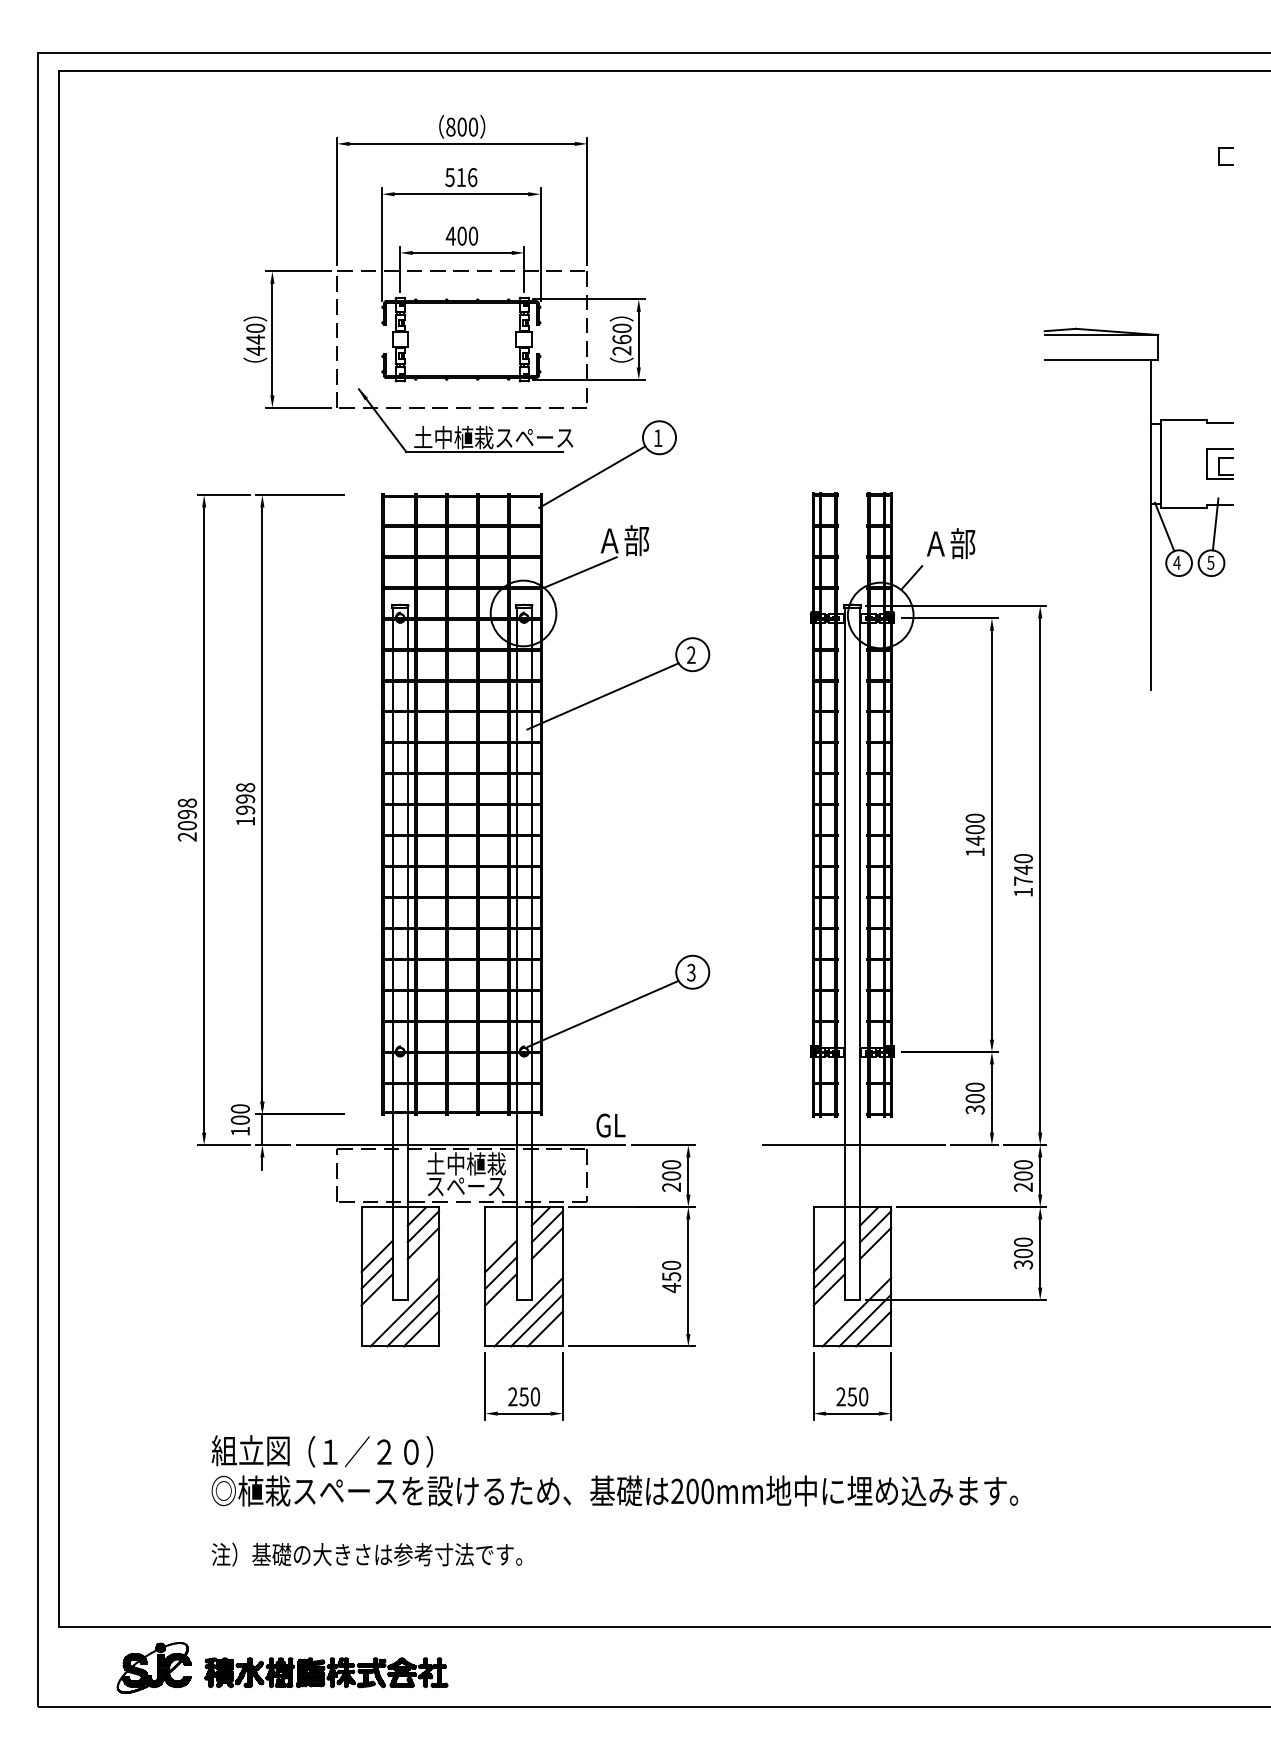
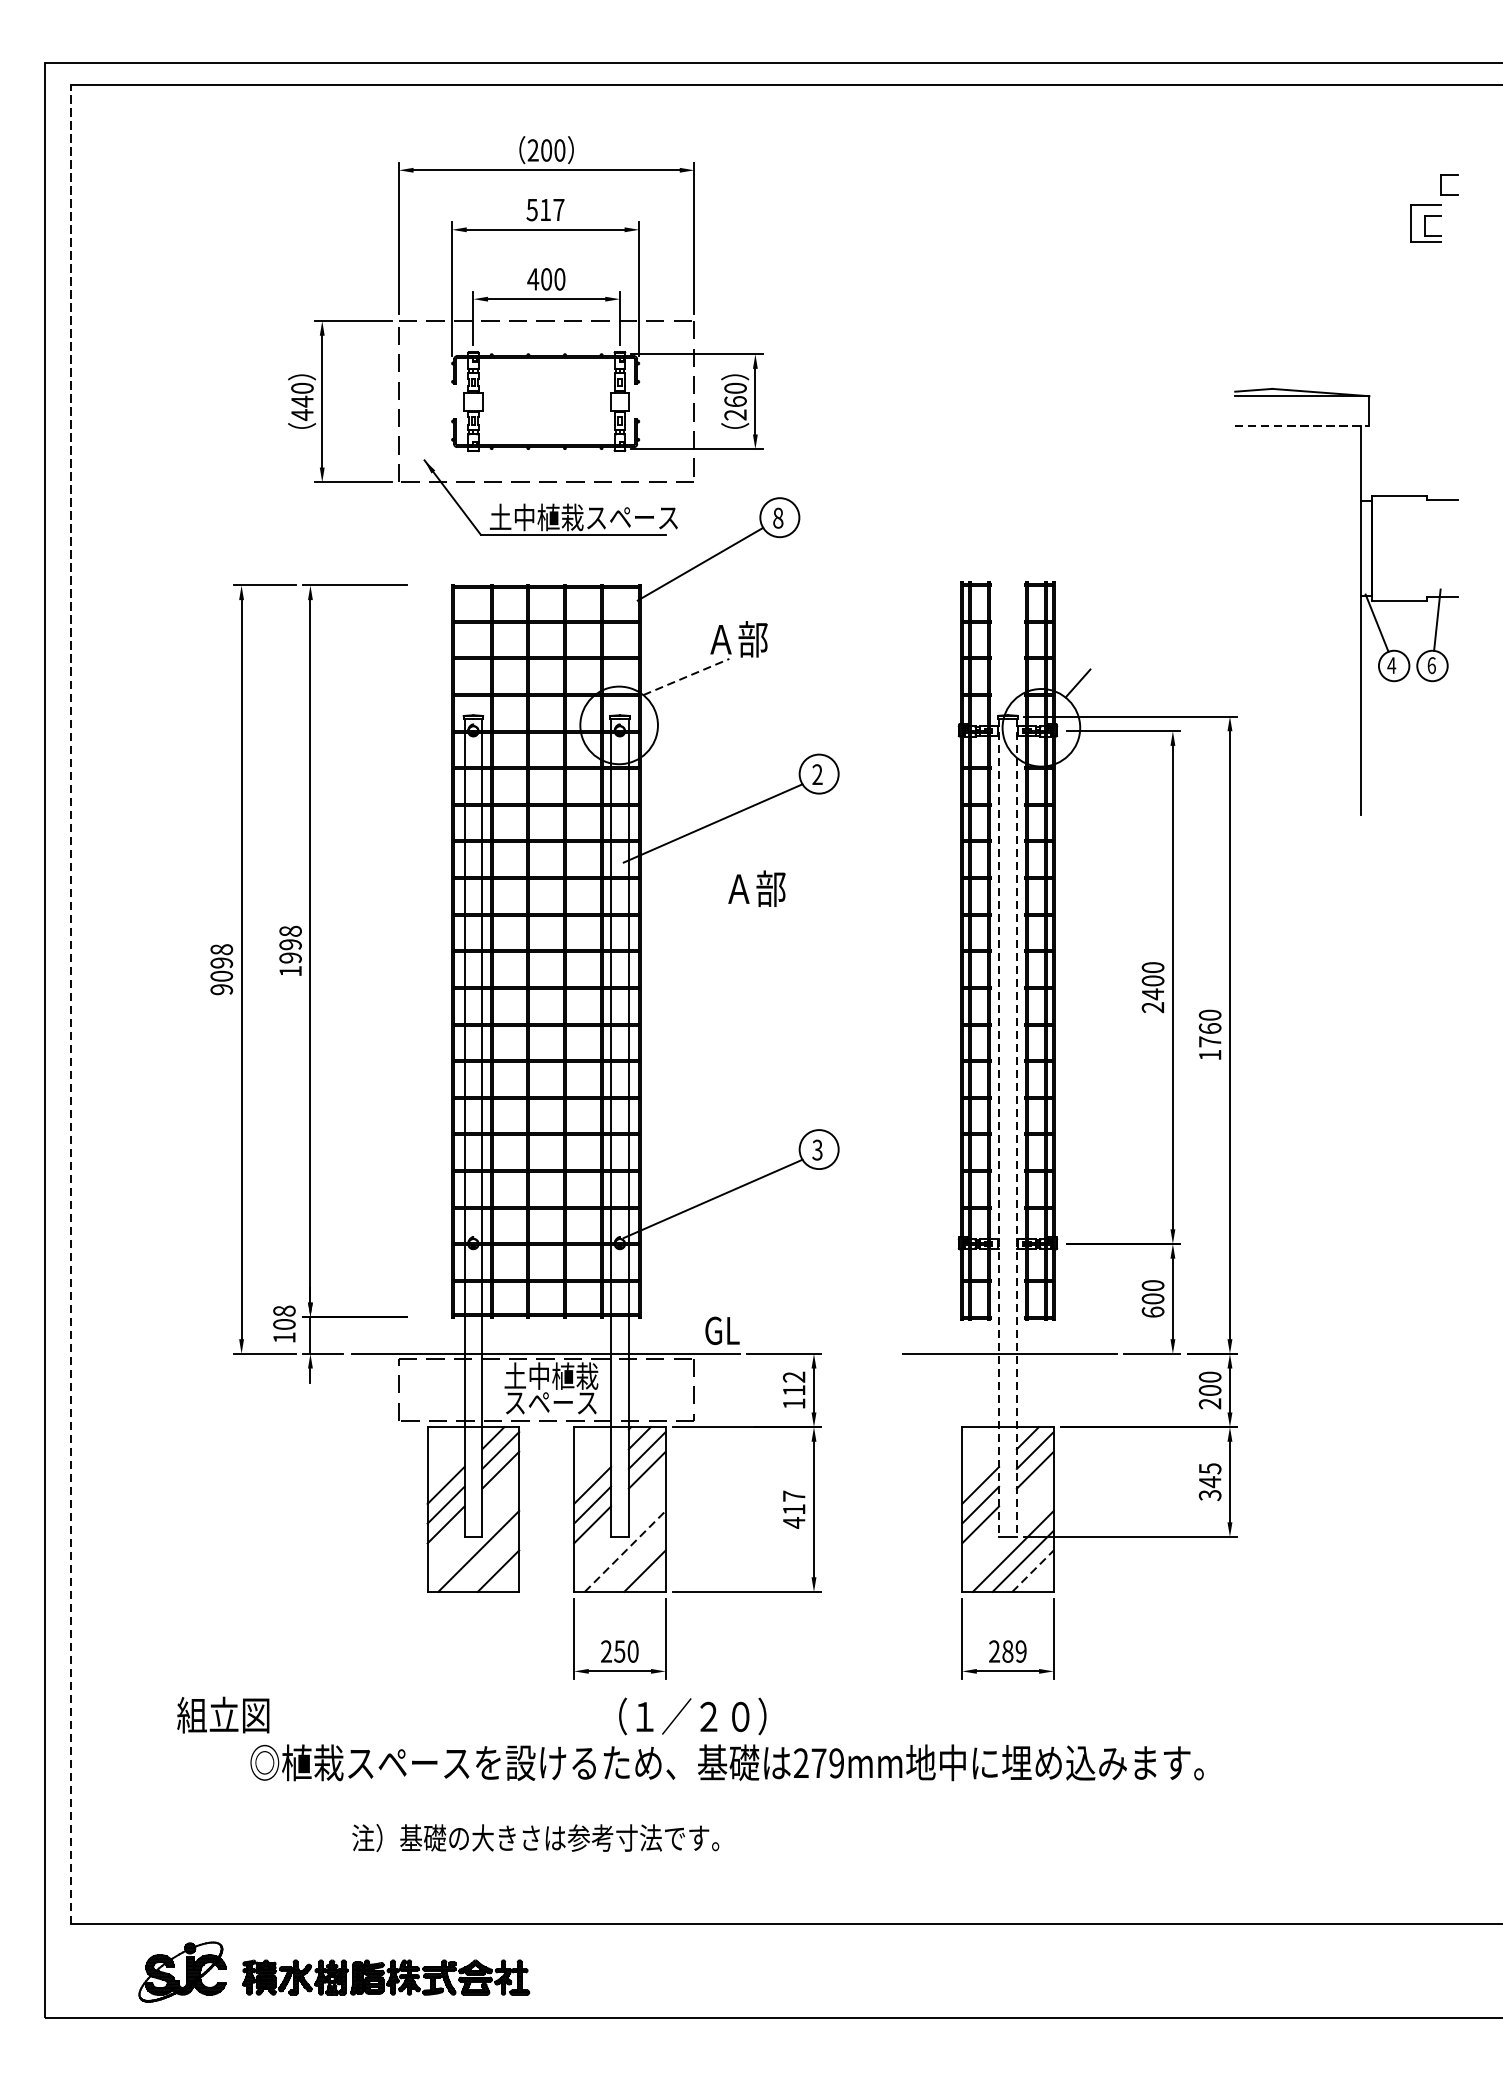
text: (450, 126) -> (532, 149), 800 -> 200
text: (472, 177) -> (558, 210), 516 -> 517
line: (1101, 359) -> (1302, 425), solid -> dashed
text: (657, 438) -> (777, 518), 1 -> 8
part: (1219, 463) -> (1425, 223), moved
text: (951, 543) -> (757, 888), moved
text: (1210, 562) -> (1431, 665), 5 -> 6
line: (580, 572) -> (686, 676), solid -> dashed
text: (187, 836) -> (221, 989), 2098 -> 9098
line: (59, 848) -> (70, 1003), solid -> dashed
text: (974, 851) -> (1152, 1006), 1400 -> 2400
text: (1023, 869) -> (1210, 1028), 1740 -> 1760
line: (844, 954) -> (998, 1128), solid -> dashed
line: (859, 954) -> (1016, 1128), solid -> dashed
text: (240, 1108) -> (284, 1310), 100 -> 108
text: (974, 1109) -> (1152, 1311), 300 -> 600
text: (671, 1175) -> (794, 1389), 200 -> 112
text: (1023, 1247) -> (1210, 1474), 300 -> 345
text: (671, 1270) -> (794, 1502), 450 -> 417
line: (529, 1311) -> (626, 1550), solid -> dashed
line: (413, 1320) -> (489, 1561), removed
line: (536, 1320) -> (634, 1561), removed
line: (873, 1328) -> (1032, 1570), solid -> dashed
text: (857, 1396) -> (1013, 1651), 250 -> 289
text: (250, 1450) -> (223, 1714), moved
text: (370, 1451) -> (692, 1716), moved
text: (699, 1491) -> (827, 1763), 200mm -> 279mm
text: (366, 1554) -> (535, 1837), moved

